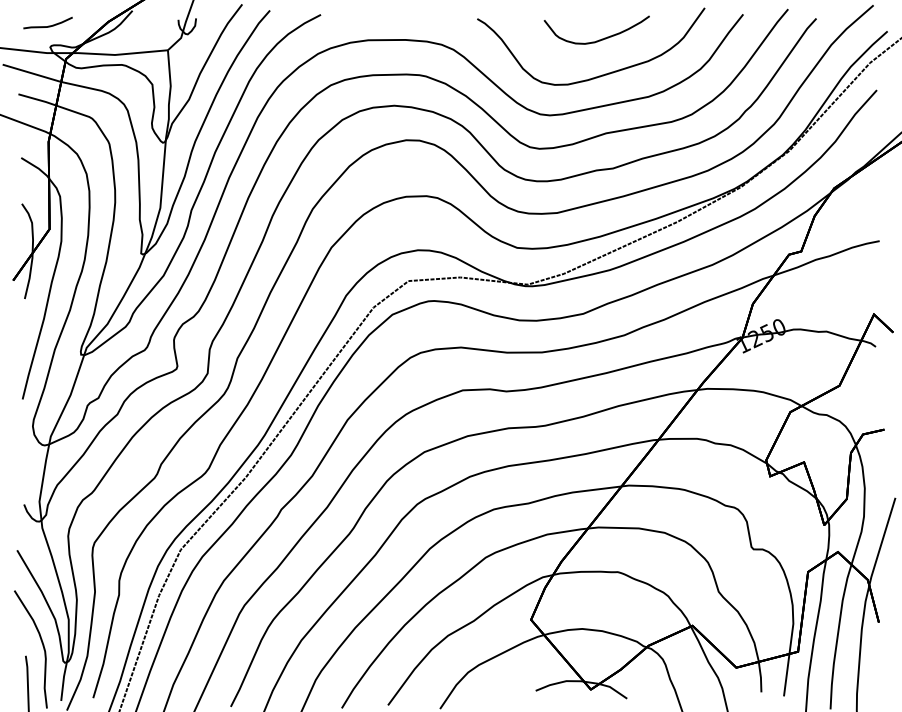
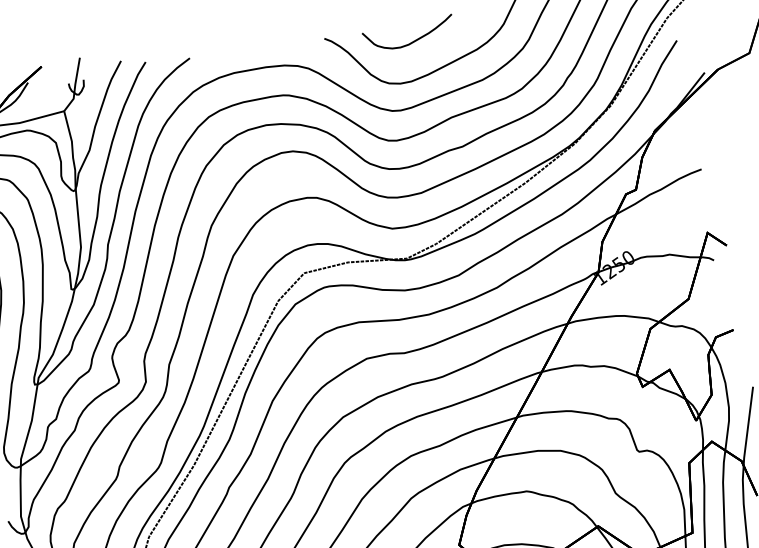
curve: (599, 39) -> (412, 41), moved

